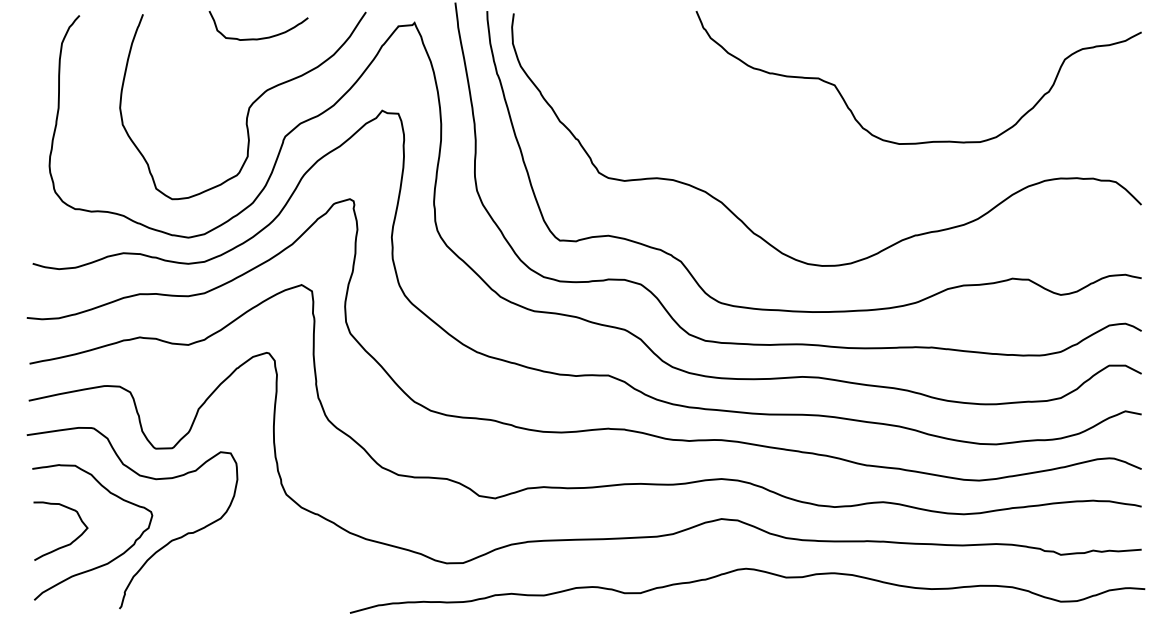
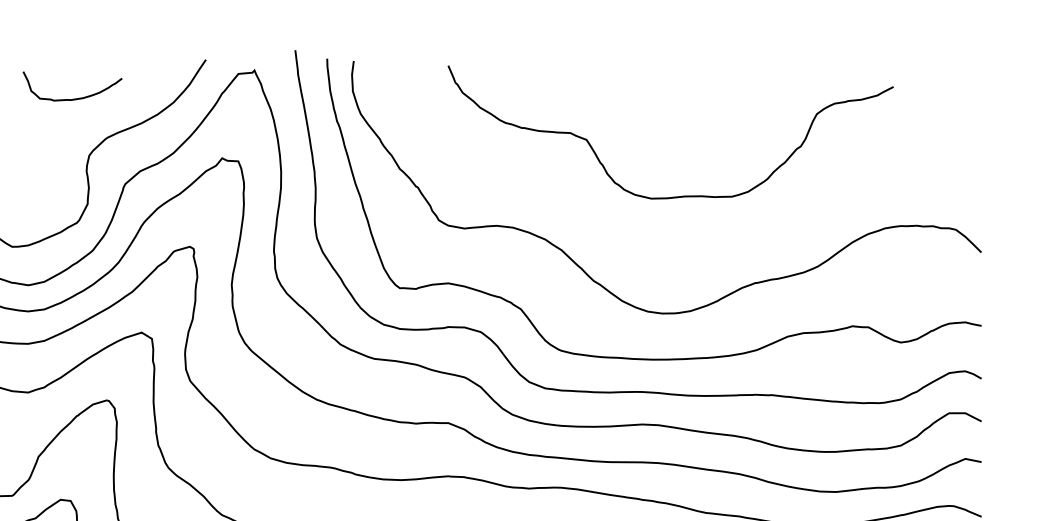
curve: (261, 37) -> (75, 98), moved
curve: (924, 141) -> (676, 196), moved

